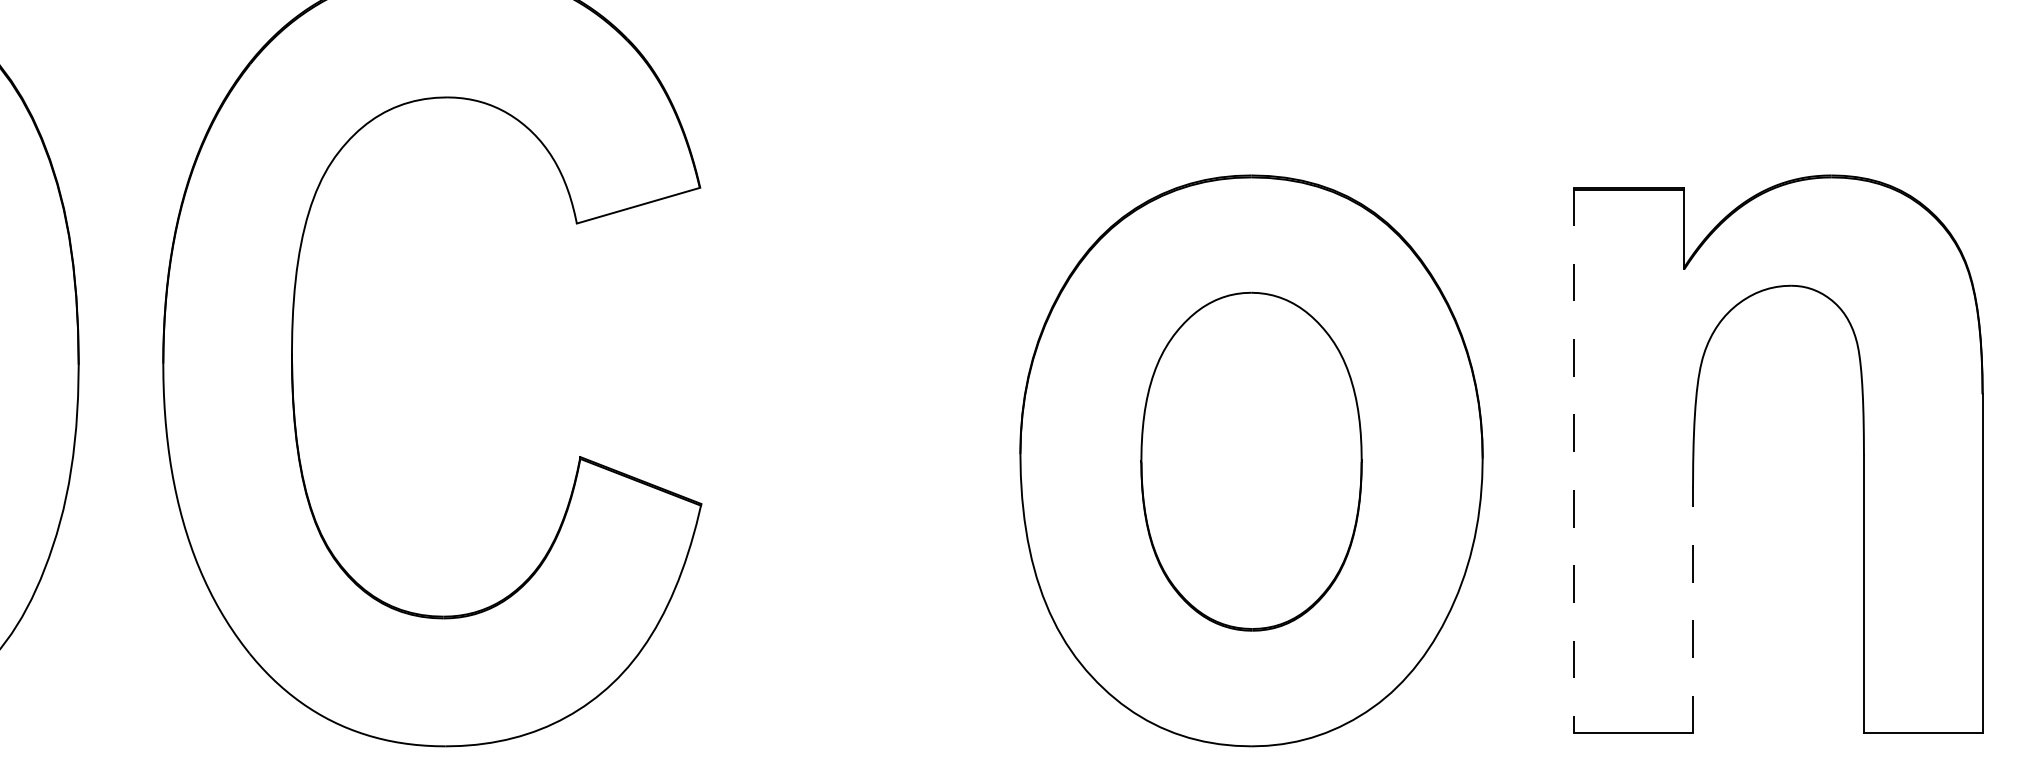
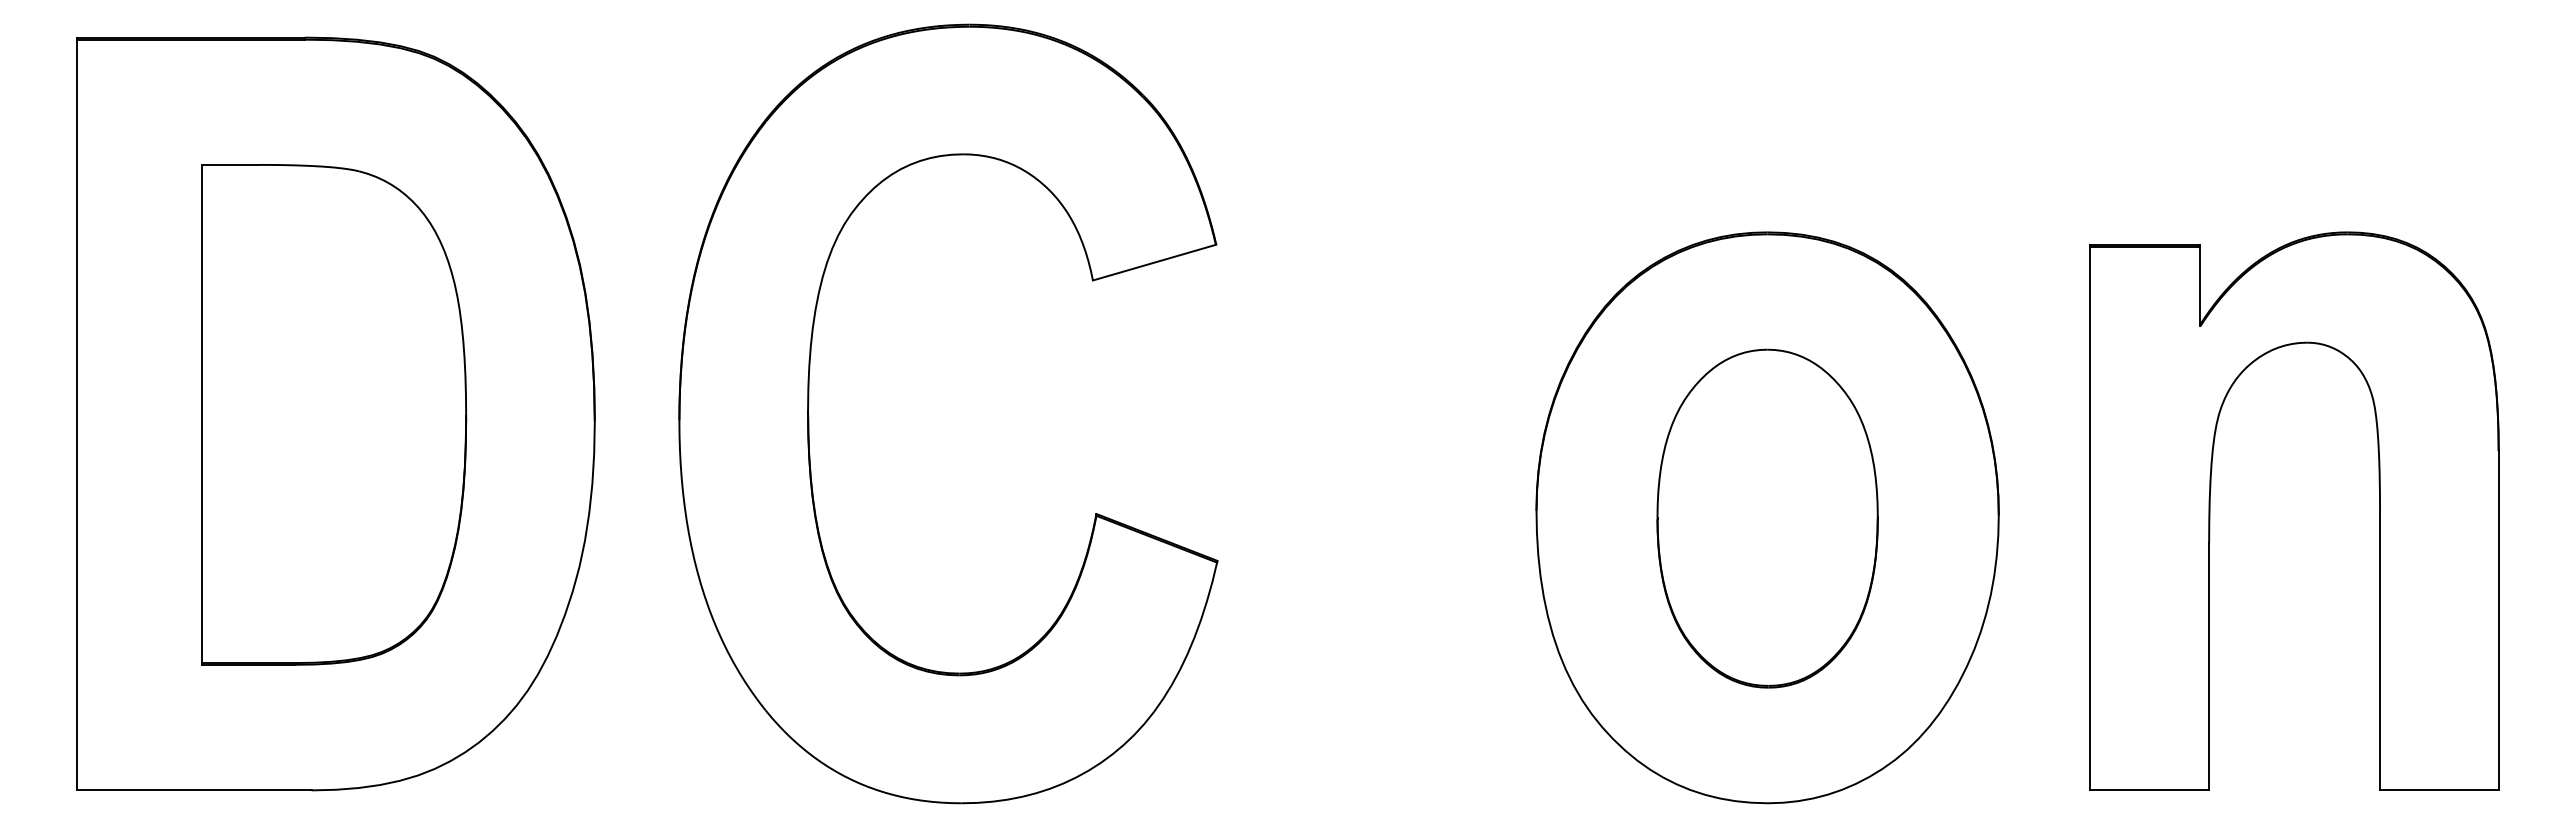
line: (1574, 460) -> (2090, 517), dashed -> solid
line: (1693, 609) -> (2209, 666), dashed -> solid

